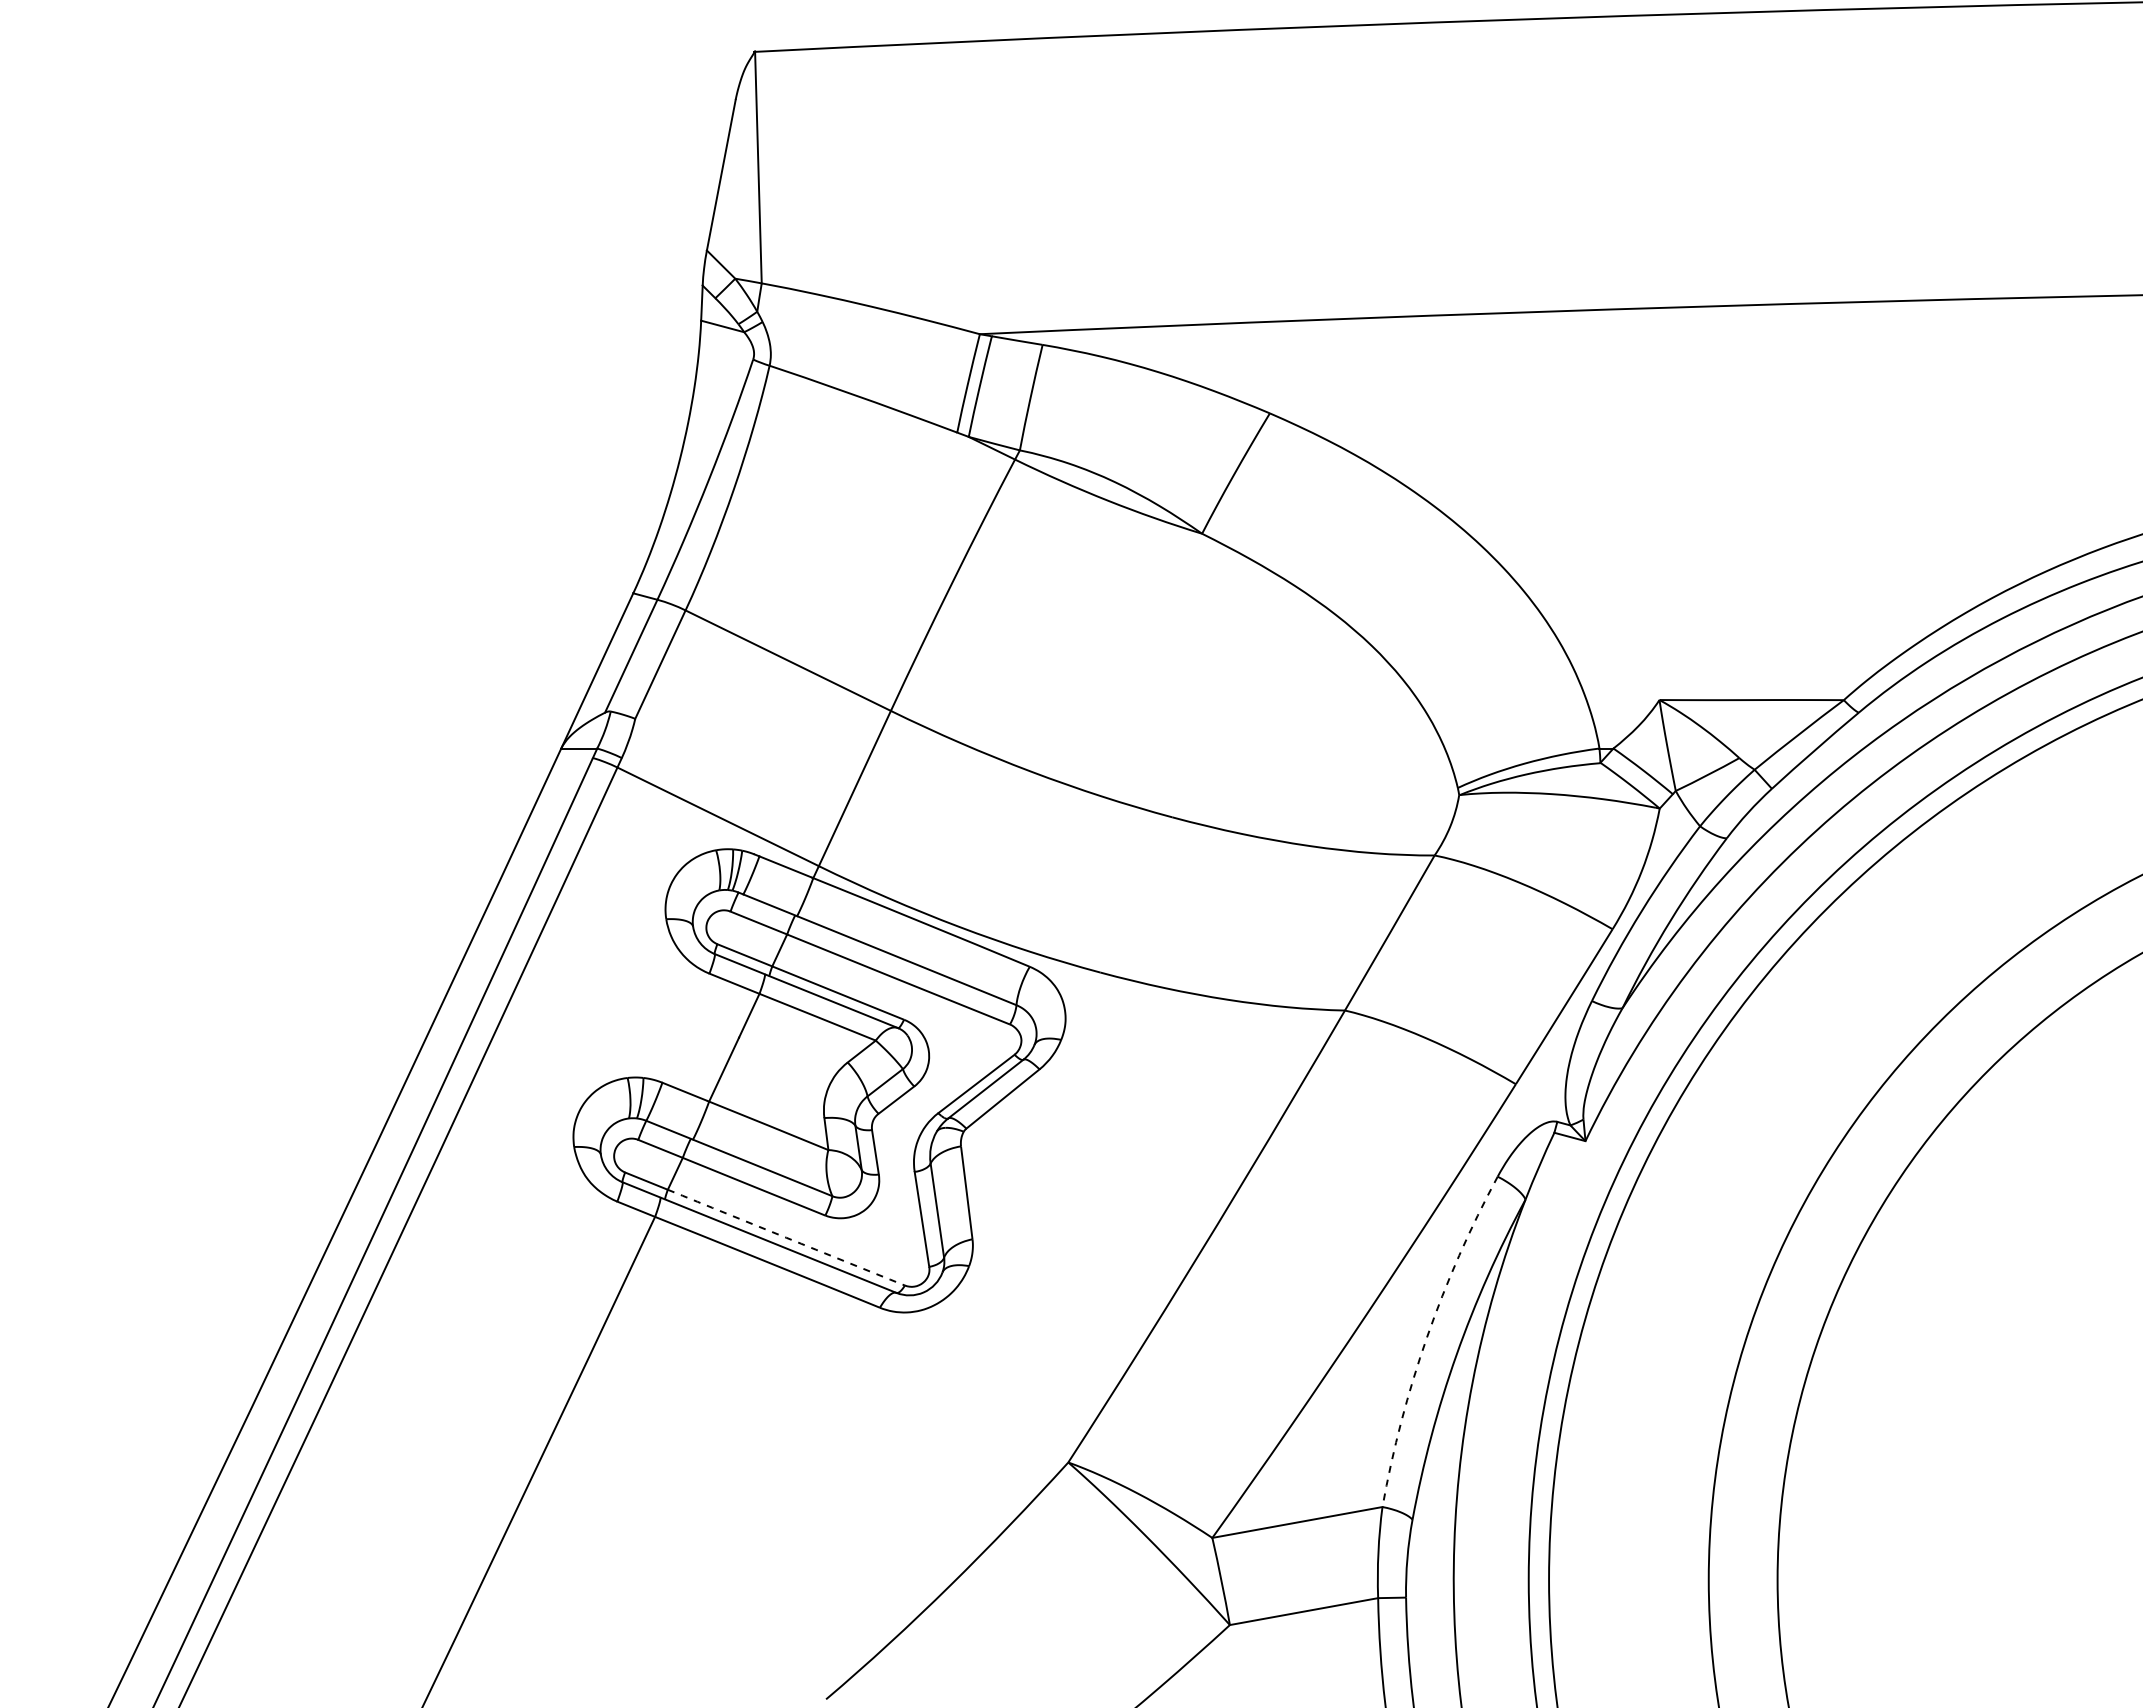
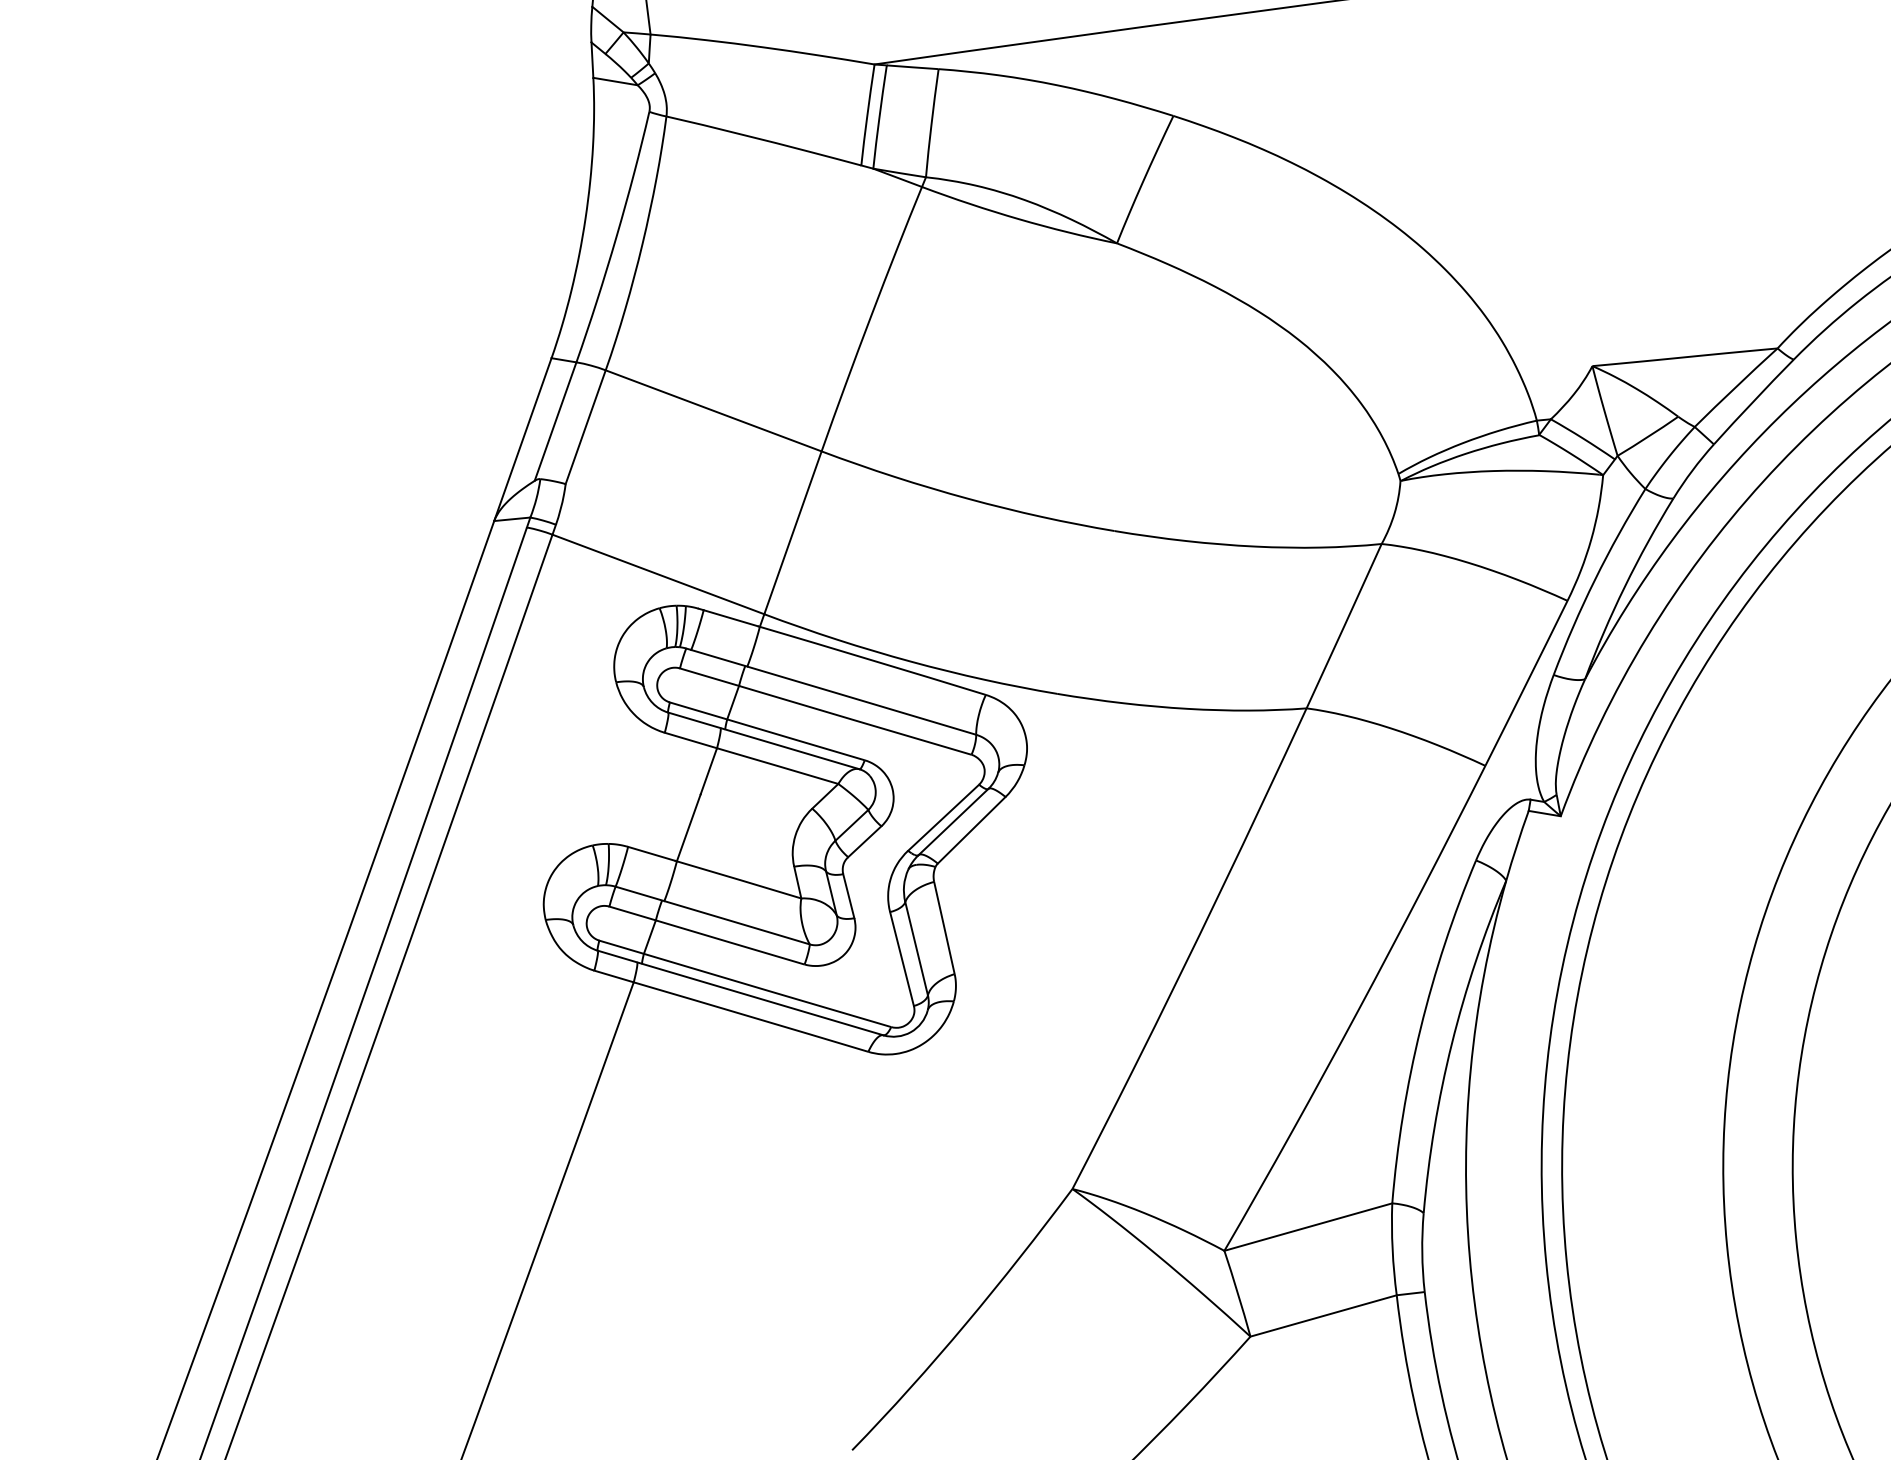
arc: (786, 1237) -> (767, 990), dashed -> solid
arc: (1427, 1337) -> (1421, 1028), dashed -> solid

